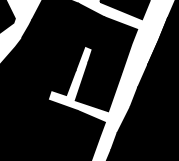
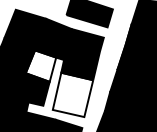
fill: (67, 52) -> (40, 65), removed
fill: (98, 86) -> (72, 94), removed

